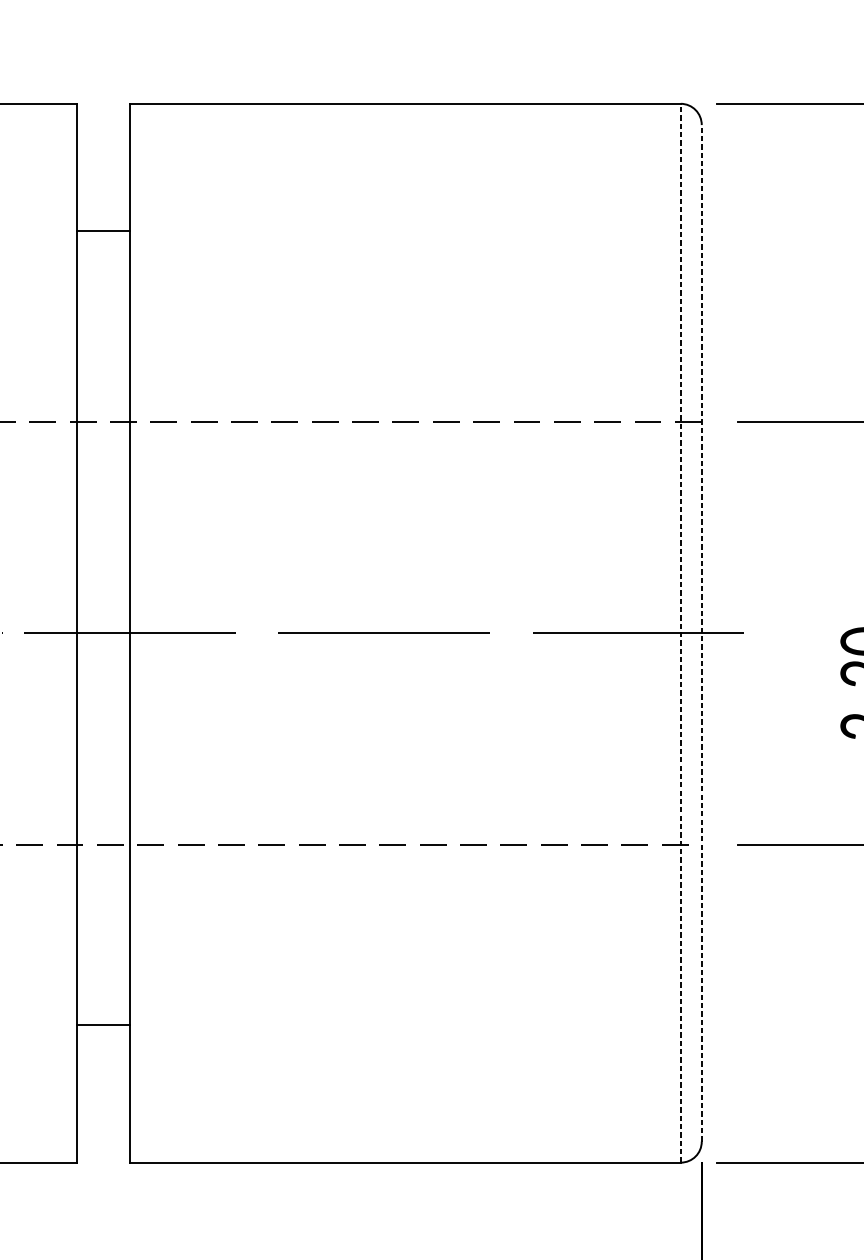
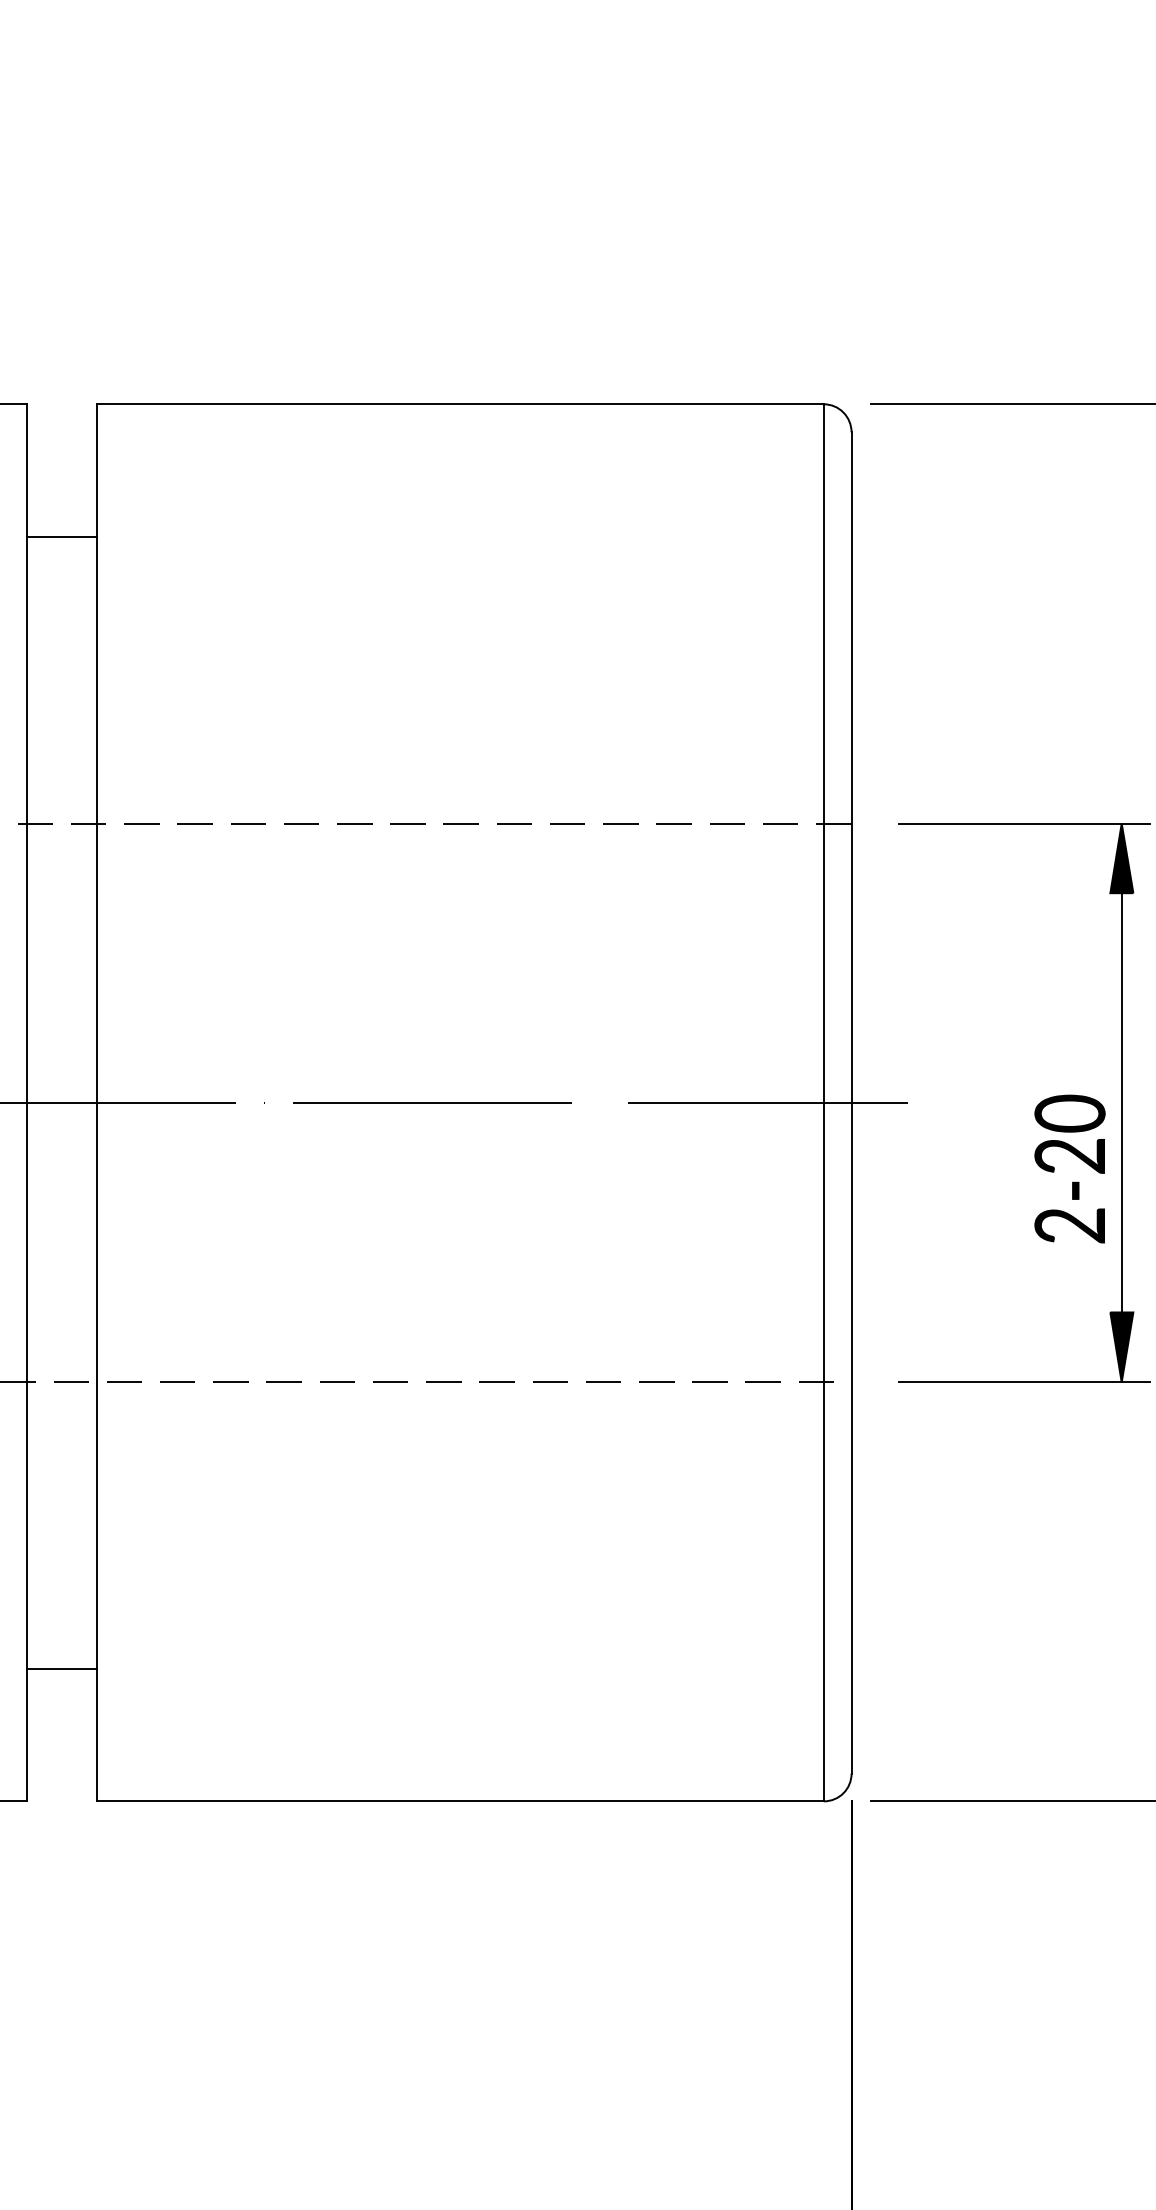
line: (103, 231) -> (62, 537), moved
line: (680, 632) -> (823, 1102), dashed -> solid
line: (701, 632) -> (851, 1102), dashed -> solid
line: (103, 1024) -> (62, 1668), moved

